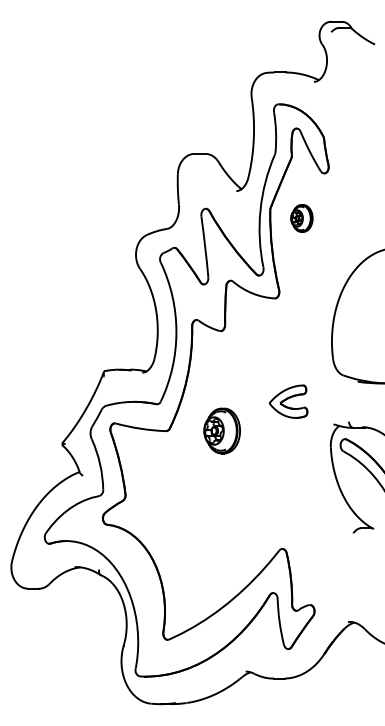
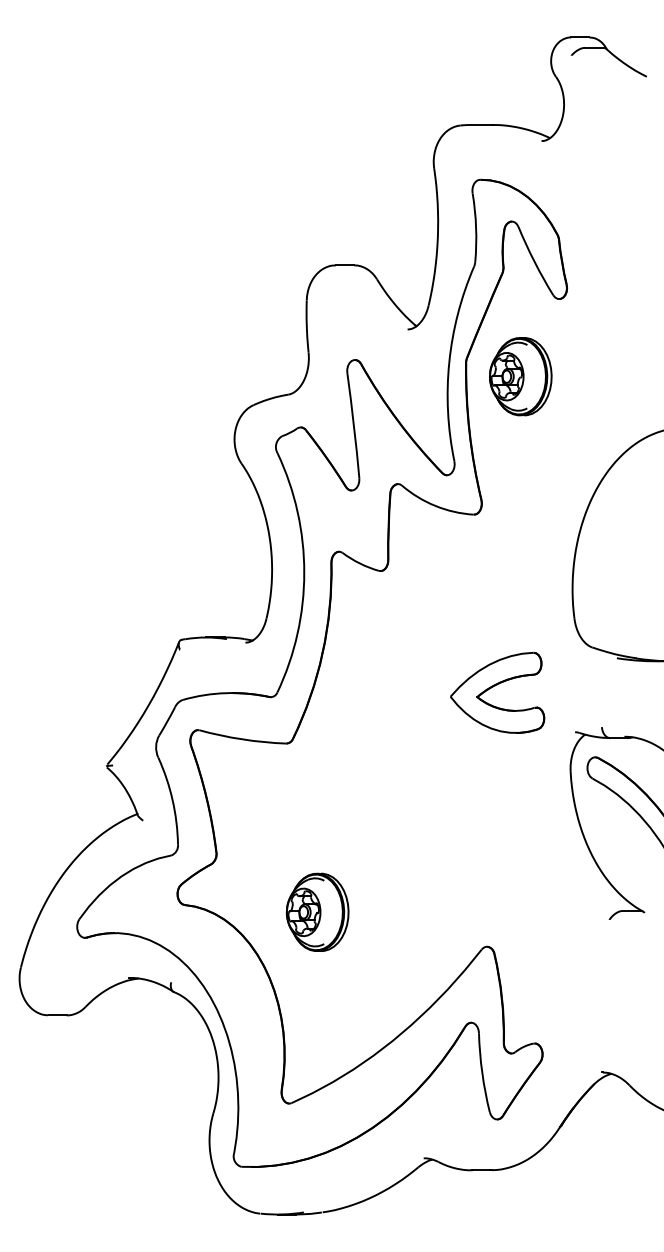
part: (301, 218) -> (520, 376), size x1.67
part: (288, 401) -> (497, 692), size x1.43
part: (221, 430) -> (316, 911), moved

